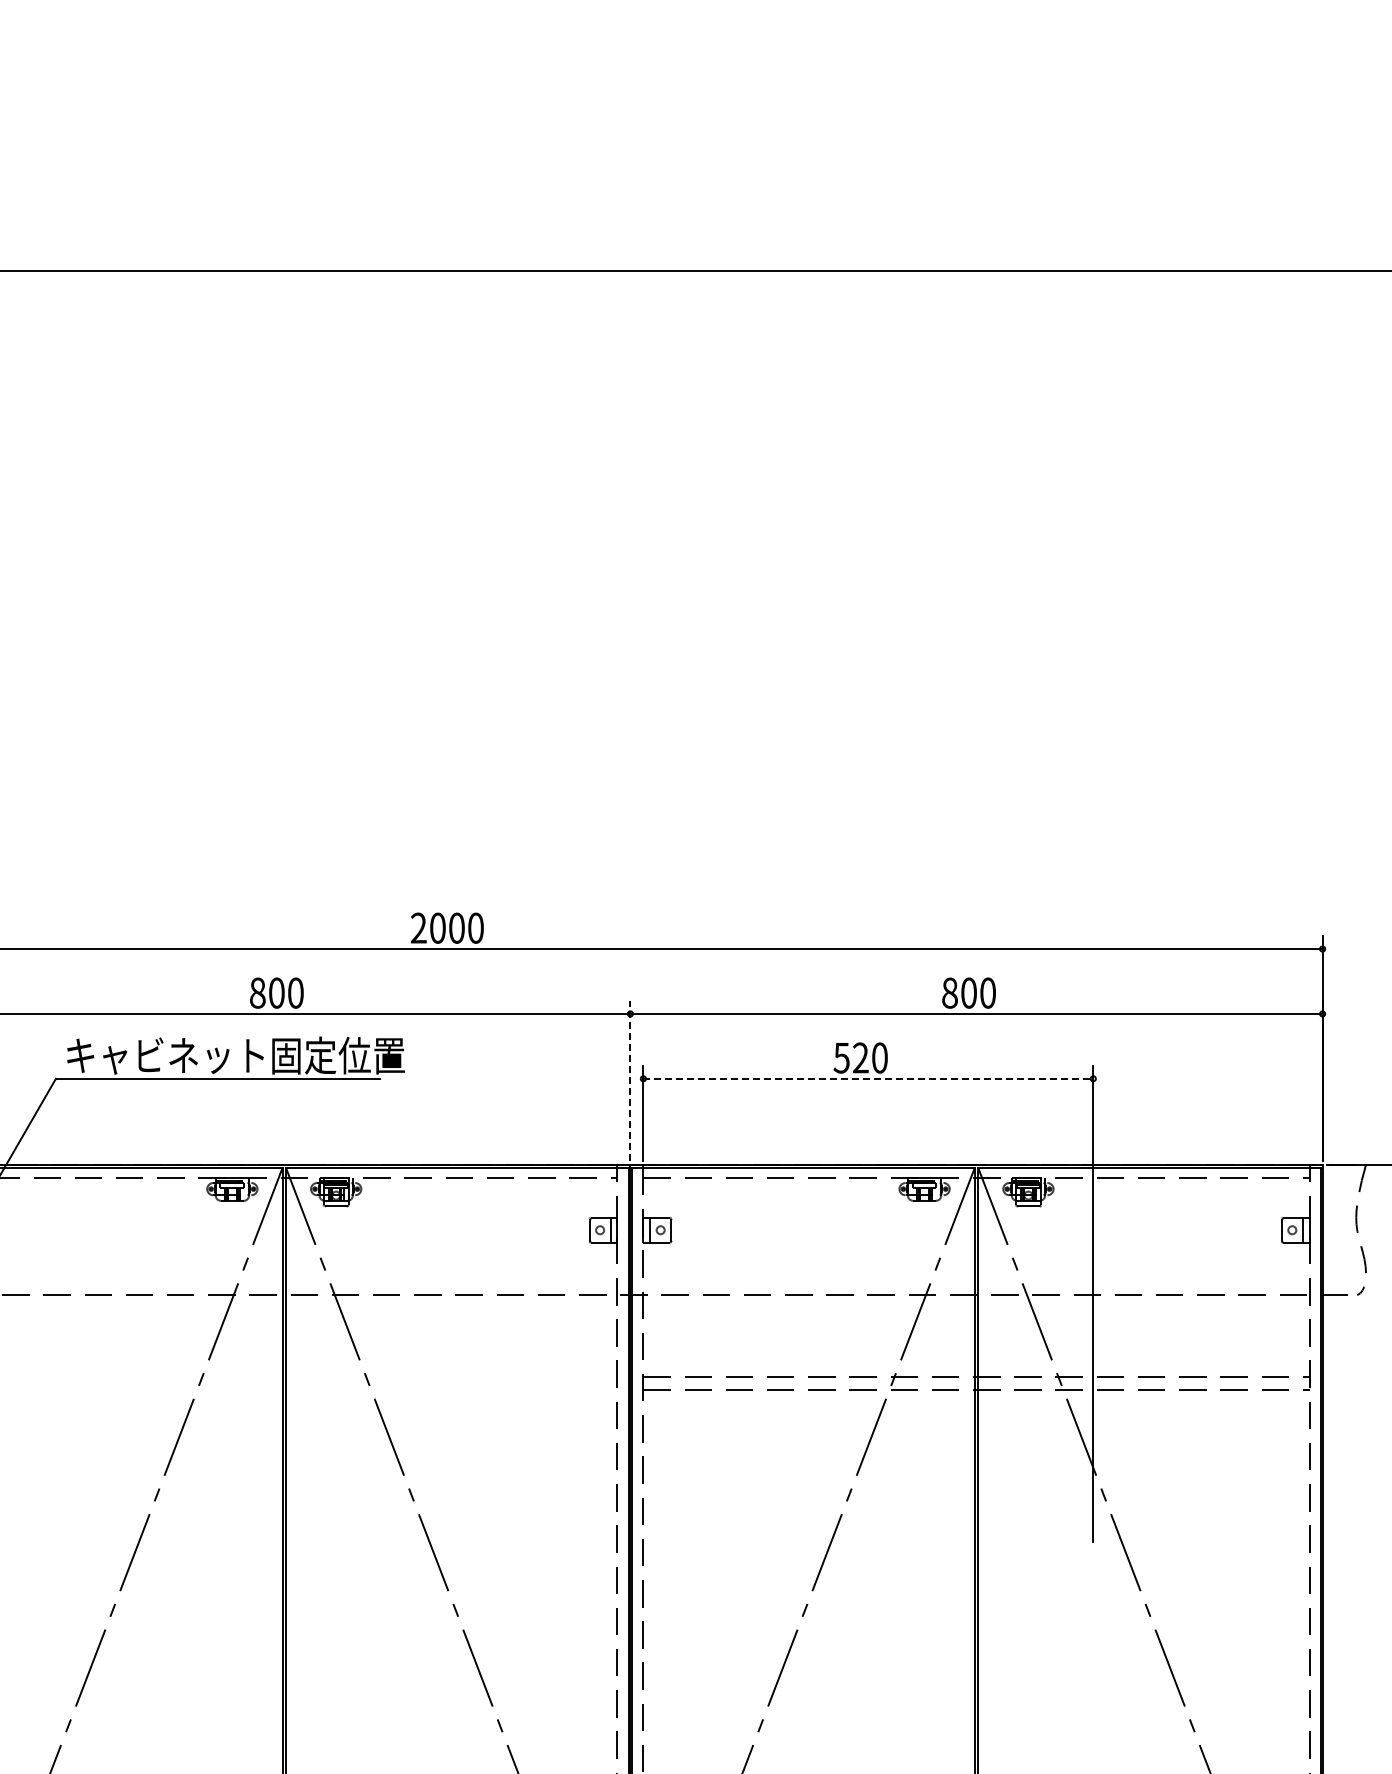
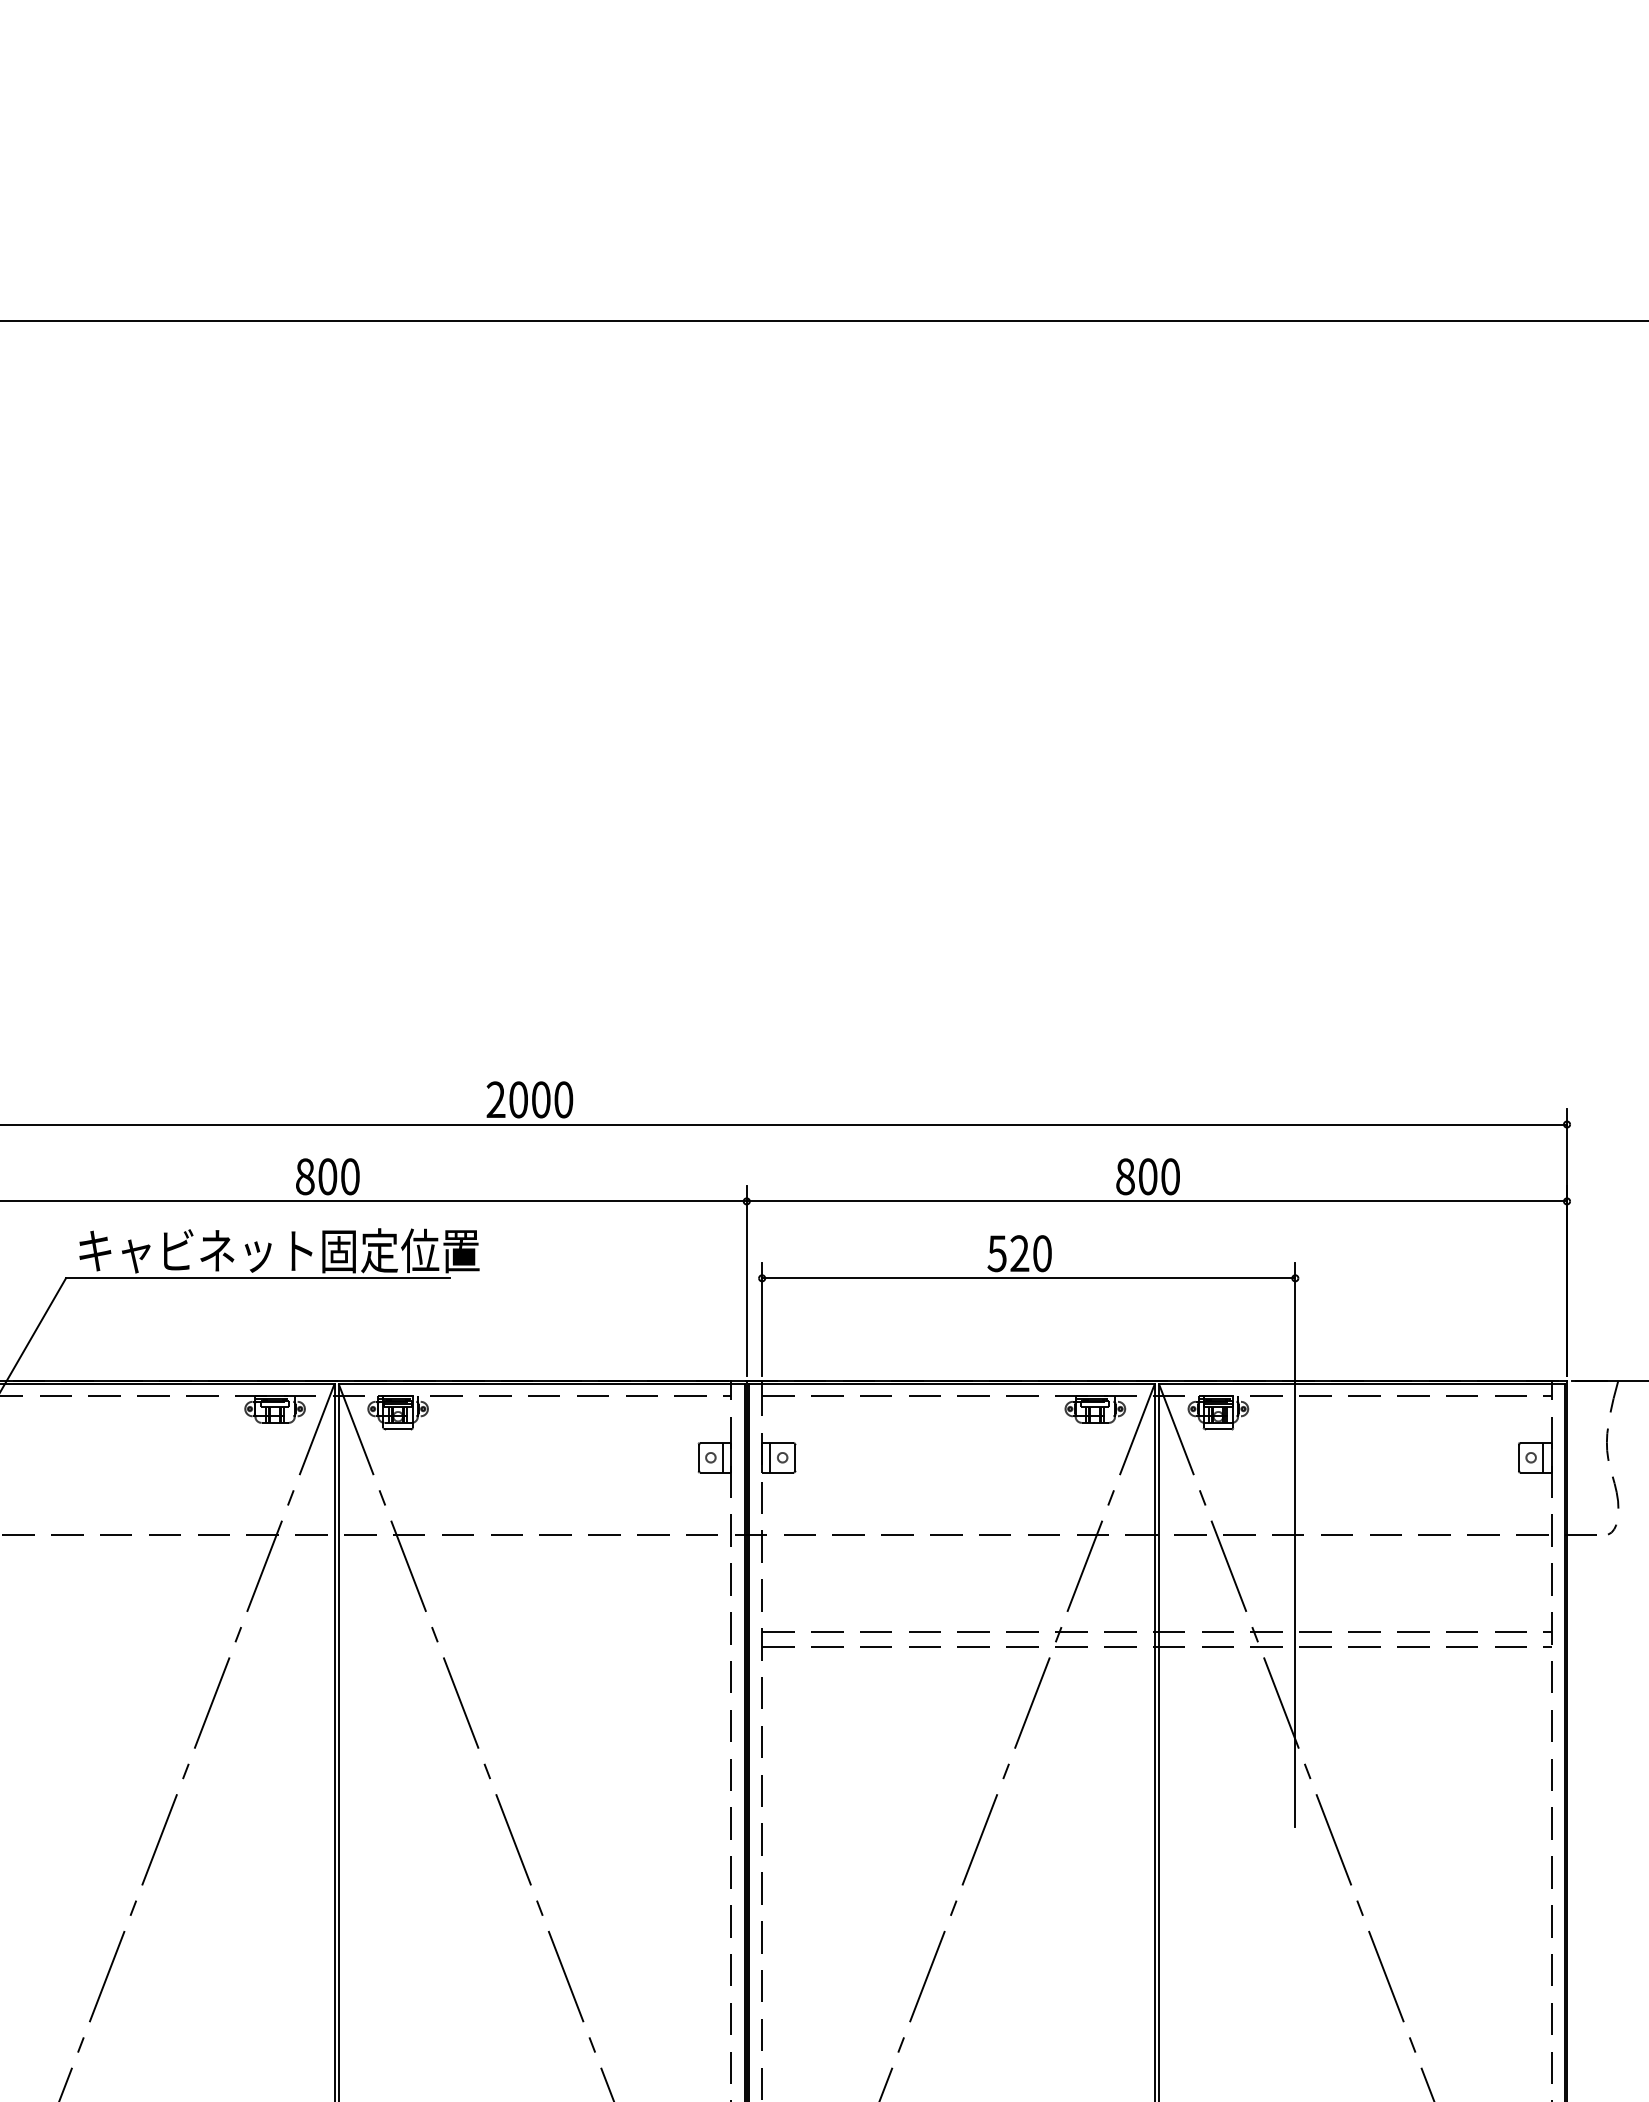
line: (868, 1078) -> (1028, 1277), dashed -> solid
line: (630, 1080) -> (746, 1280), dashed -> solid

